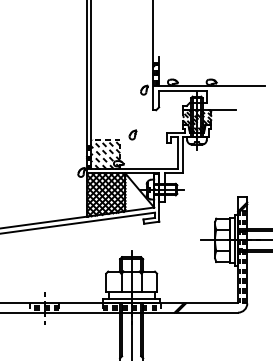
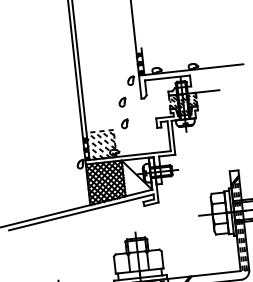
part: (132, 111) -> (122, 101), added

